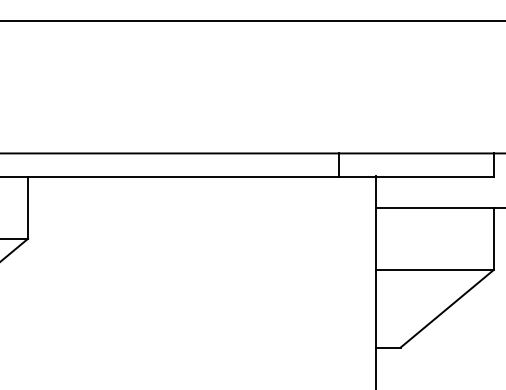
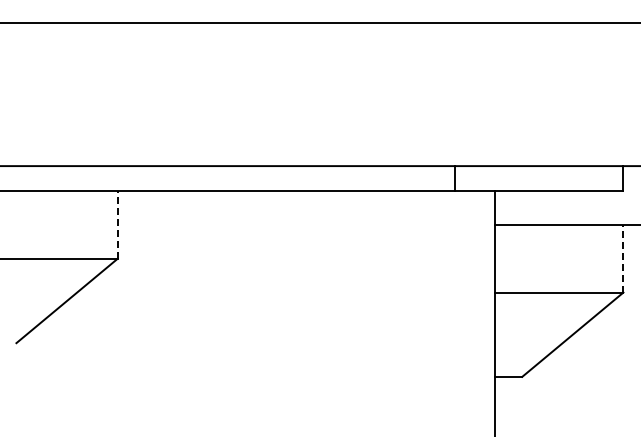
line: (27, 208) -> (117, 225), solid -> dashed
line: (493, 238) -> (623, 258), solid -> dashed

